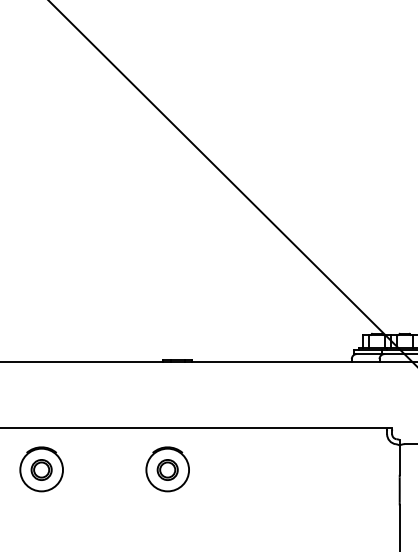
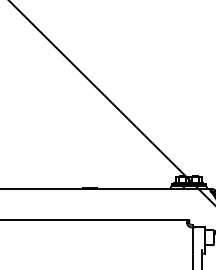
part: (40, 470) -> (26, 239), removed
part: (167, 470) -> (85, 239), removed

